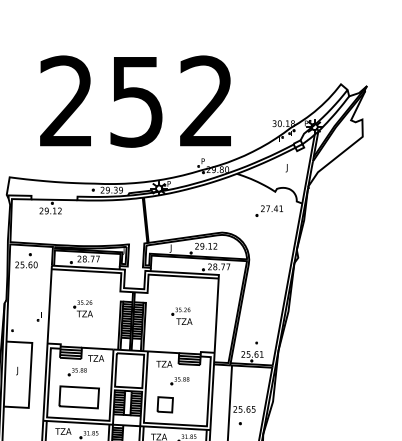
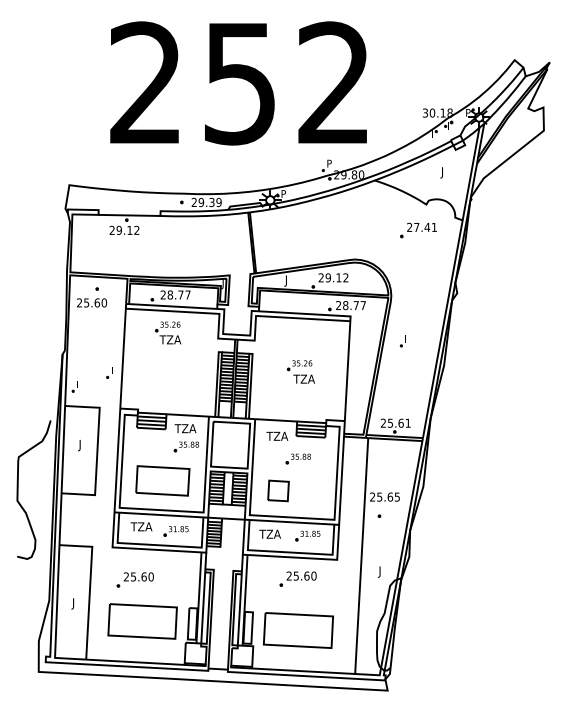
part: (83, 308) -> (168, 332), moved
part: (257, 339) -> (402, 341), moved
part: (76, 371) -> (185, 446), moved

